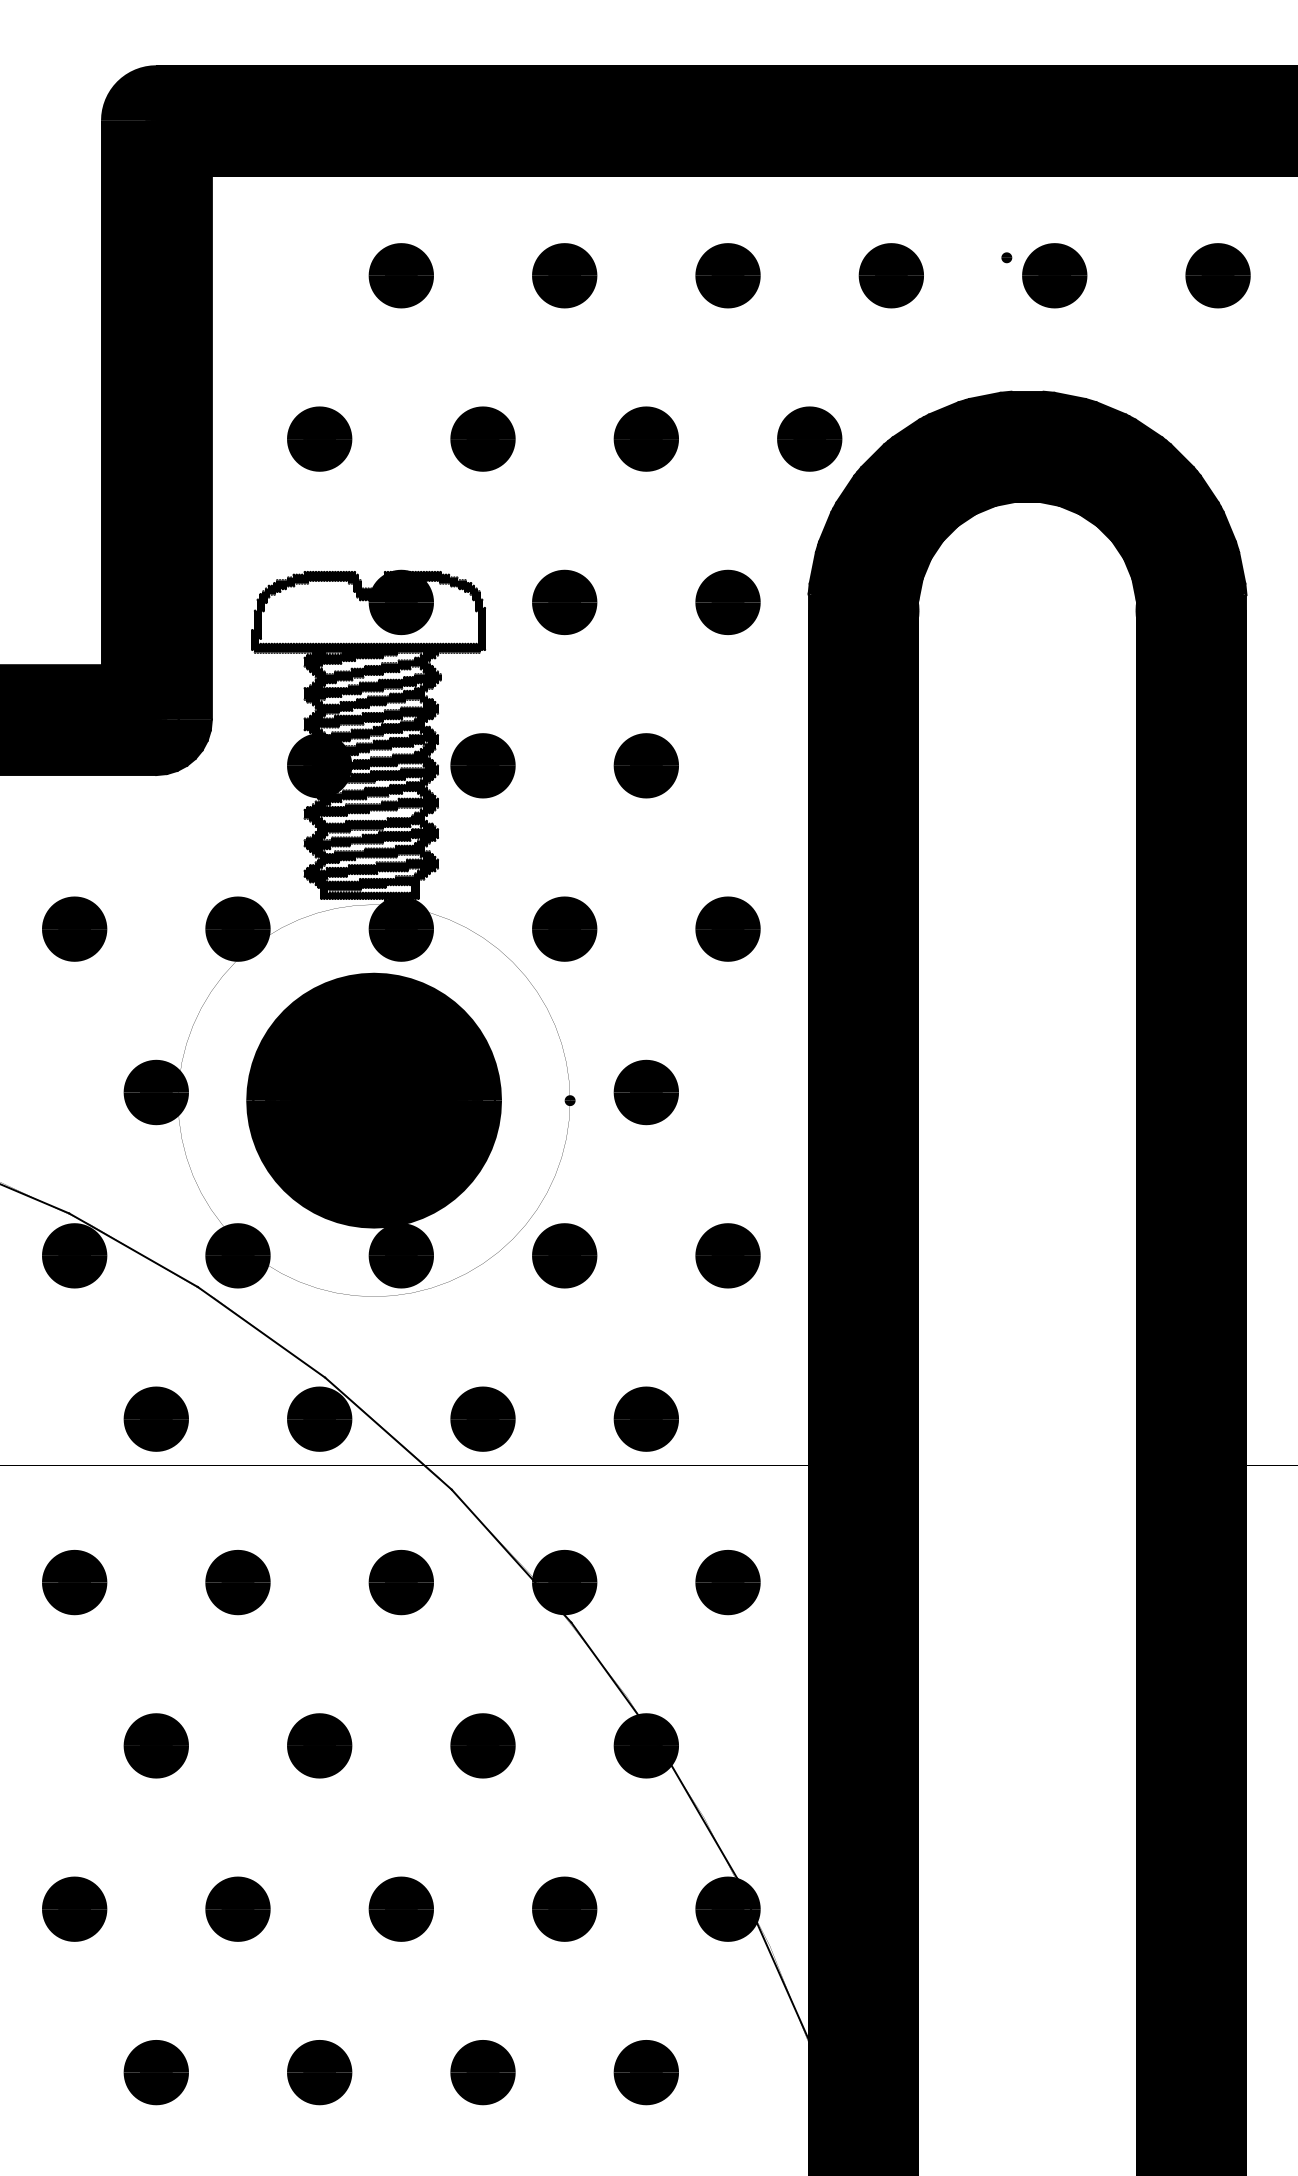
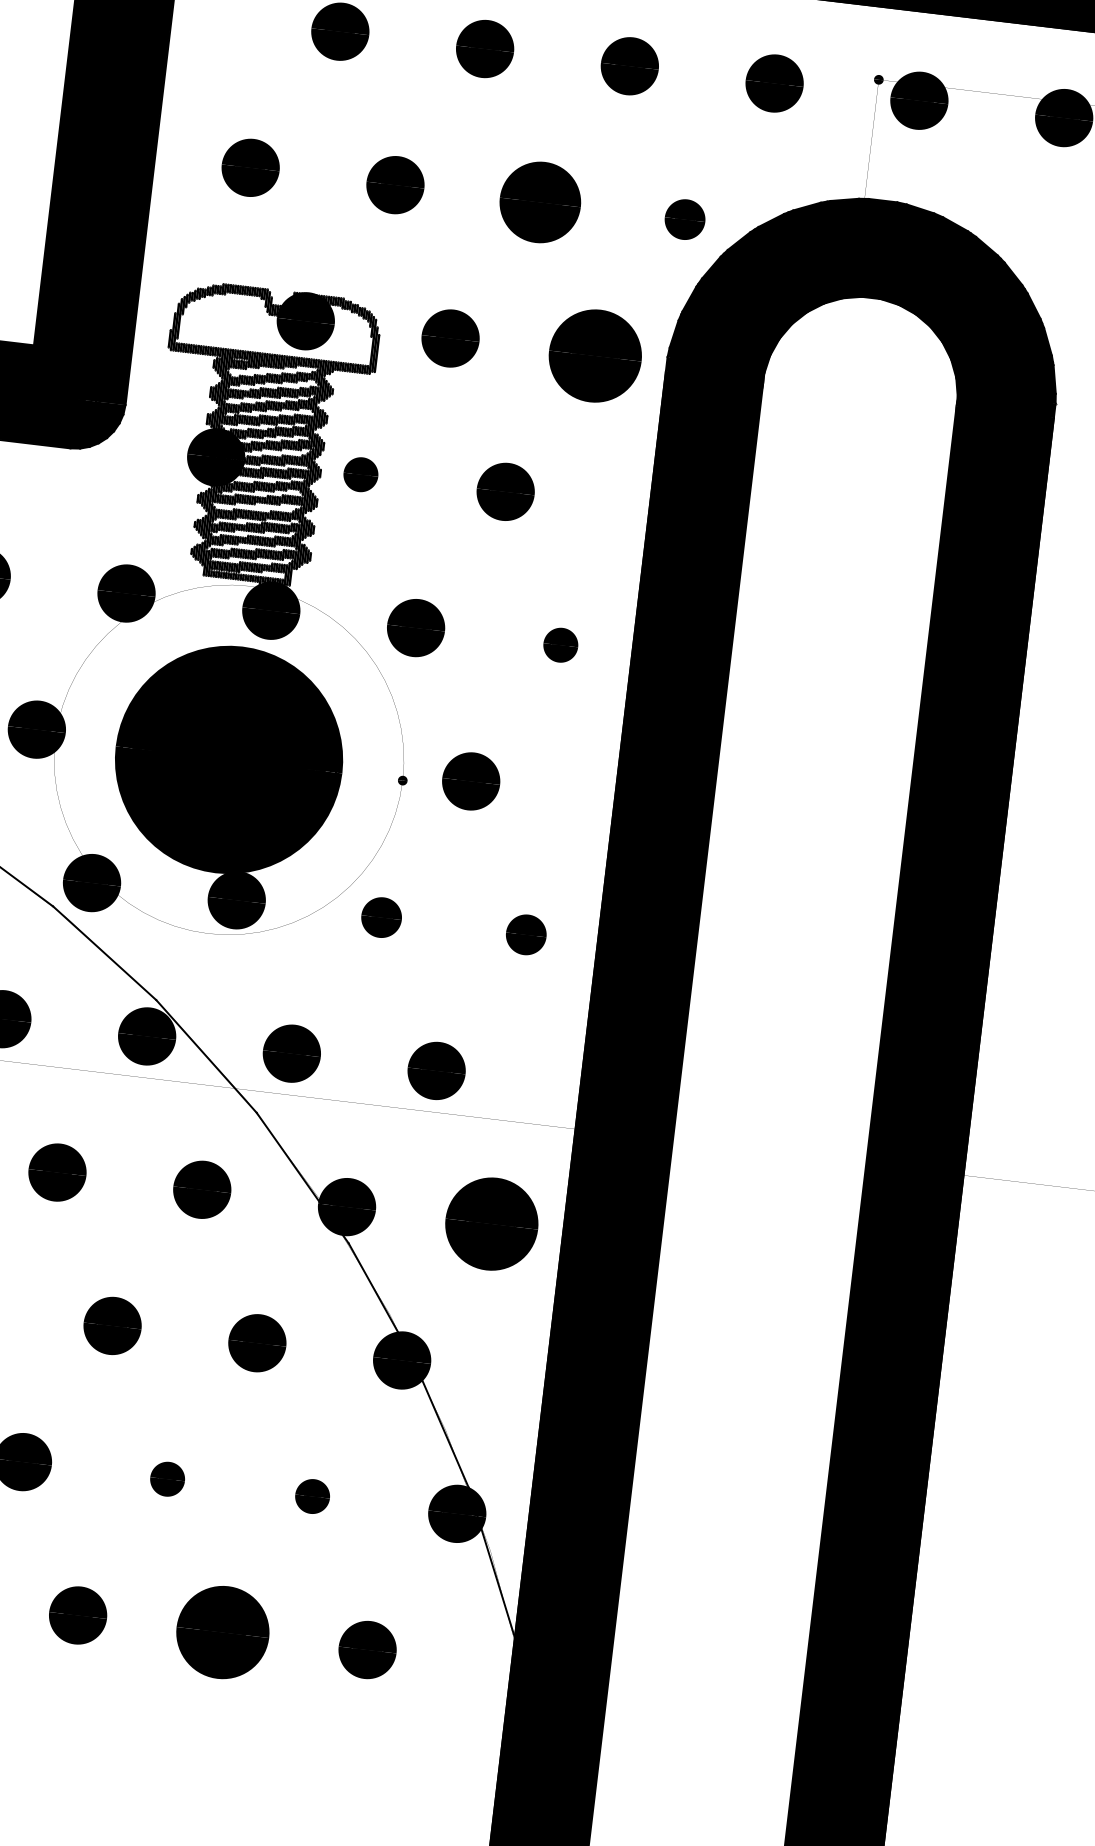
part: (645, 438) -> (539, 201), size x1.4
part: (809, 438) -> (684, 219), size x0.7
part: (727, 601) -> (594, 354), size x1.6
part: (482, 765) -> (360, 474), size x0.6
part: (727, 928) -> (560, 644), size x0.6
part: (564, 1255) -> (381, 917), size x0.7
part: (727, 1255) -> (525, 934), size x0.7
part: (727, 1582) -> (491, 1224), size x1.6
part: (400, 1908) -> (167, 1478), size x0.6
part: (564, 1908) -> (312, 1495), size x0.6
part: (482, 2072) -> (222, 1632), size x1.6

